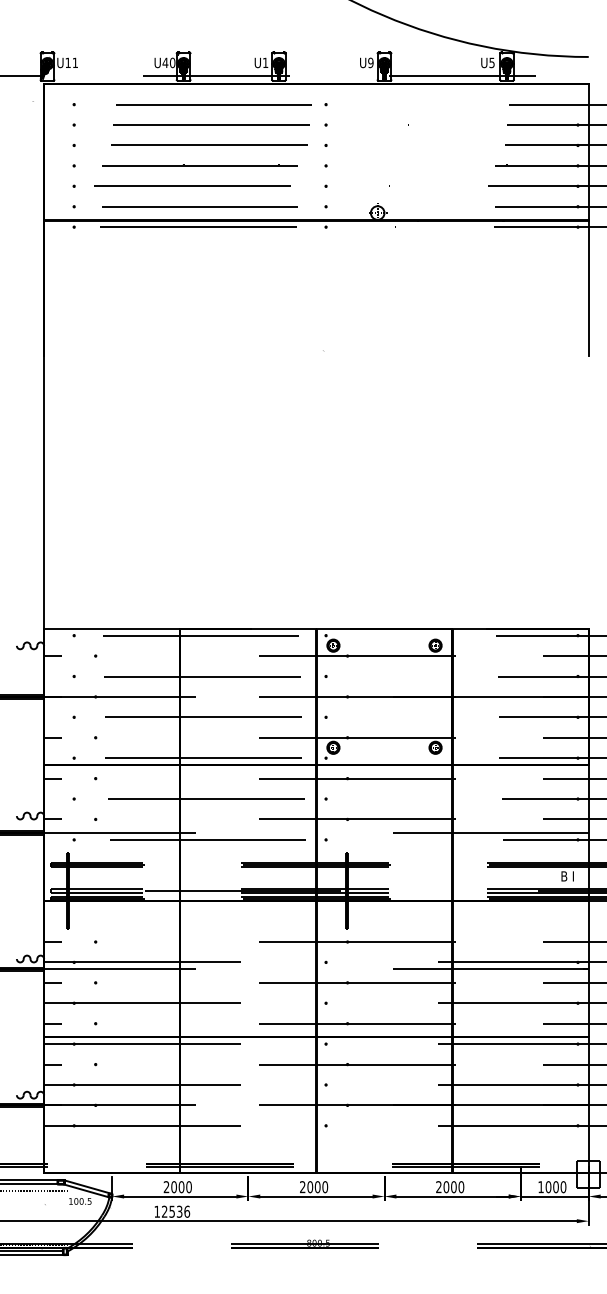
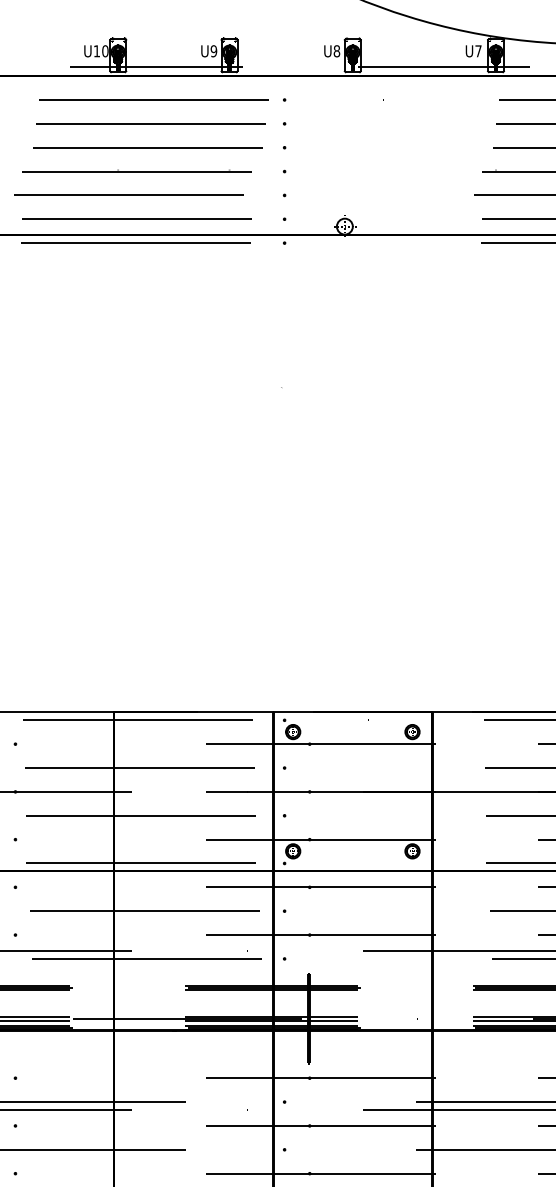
text: (165, 62) -> (96, 50), U40 -> U10
text: (265, 62) -> (213, 50), U1 -> U9
text: (491, 62) -> (477, 50), U5 -> U7
text: (370, 63) -> (336, 51), U9 -> U8

